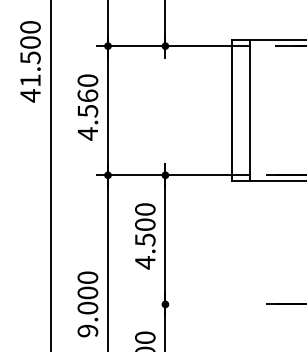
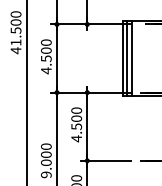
text: (88, 95) -> (46, 50), 4.560 -> 4.500
line: (241, 110) -> (127, 58), added
line: (201, 303) -> (106, 160), added

